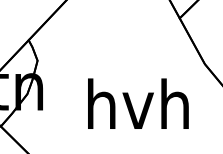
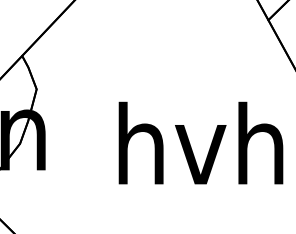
text: (138, 103) -> (201, 142), moved

